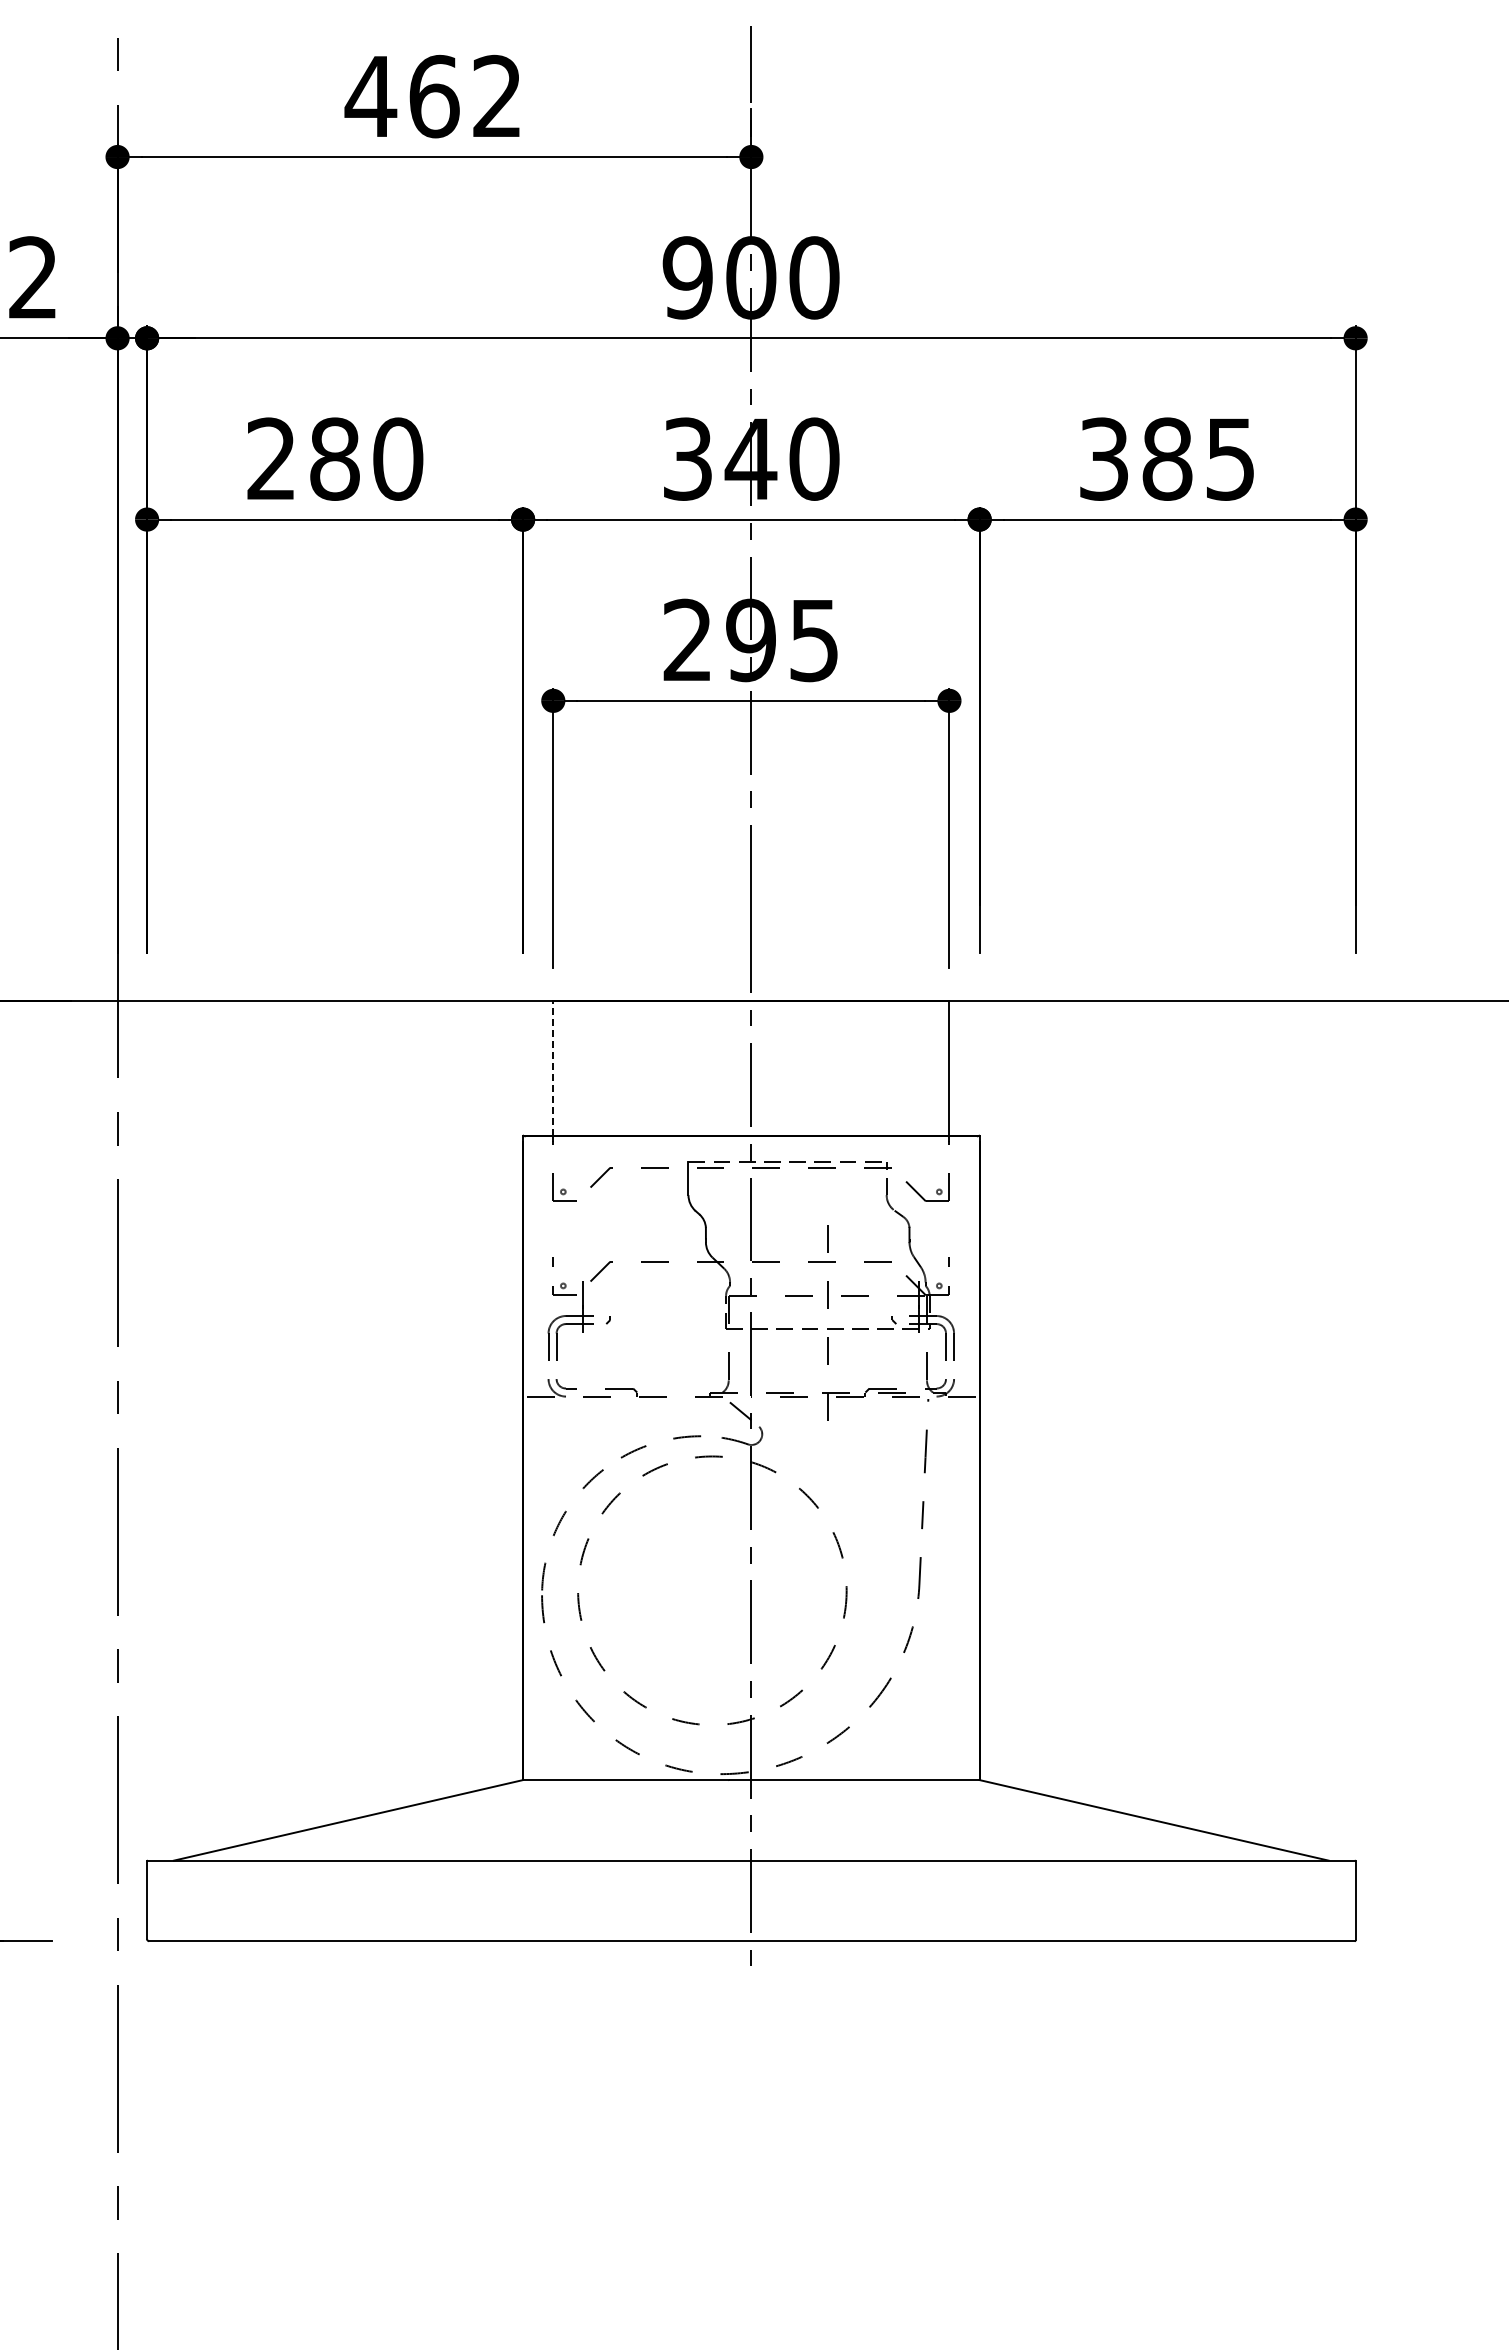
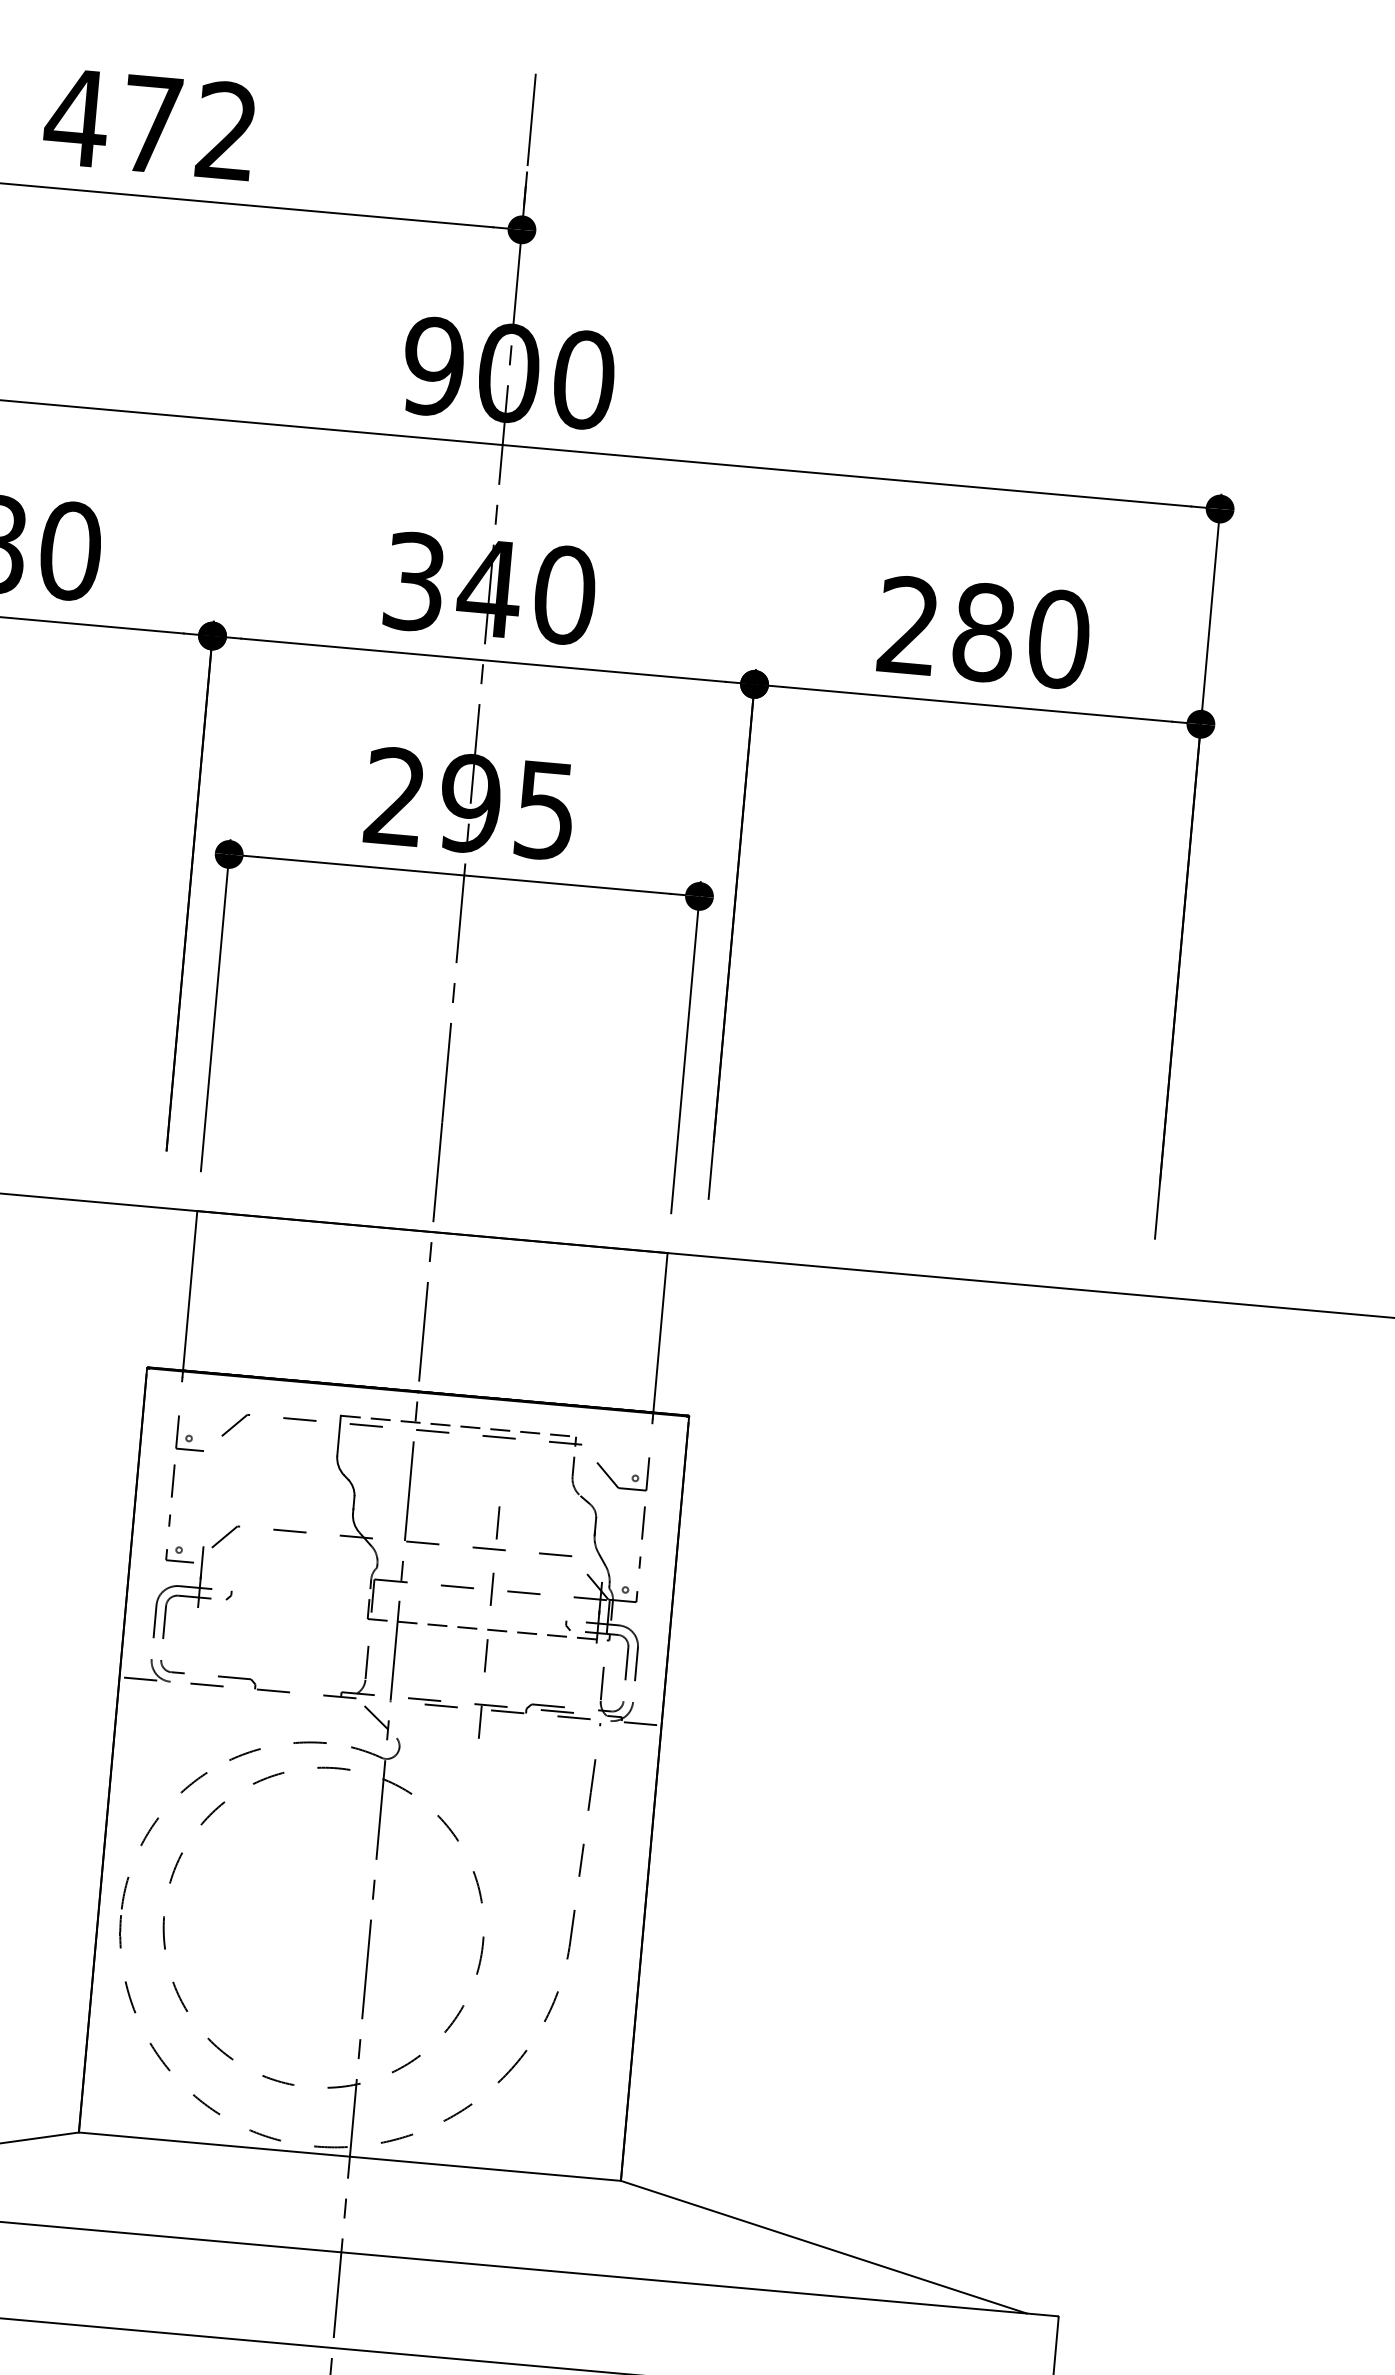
text: (434, 96) -> (152, 124), 462 -> 472
text: (1167, 458) -> (984, 631), 385 -> 280
line: (553, 1067) -> (190, 1289), dashed -> solid
line: (553, 1227) -> (173, 1479), added
line: (949, 1227) -> (643, 1521), added

